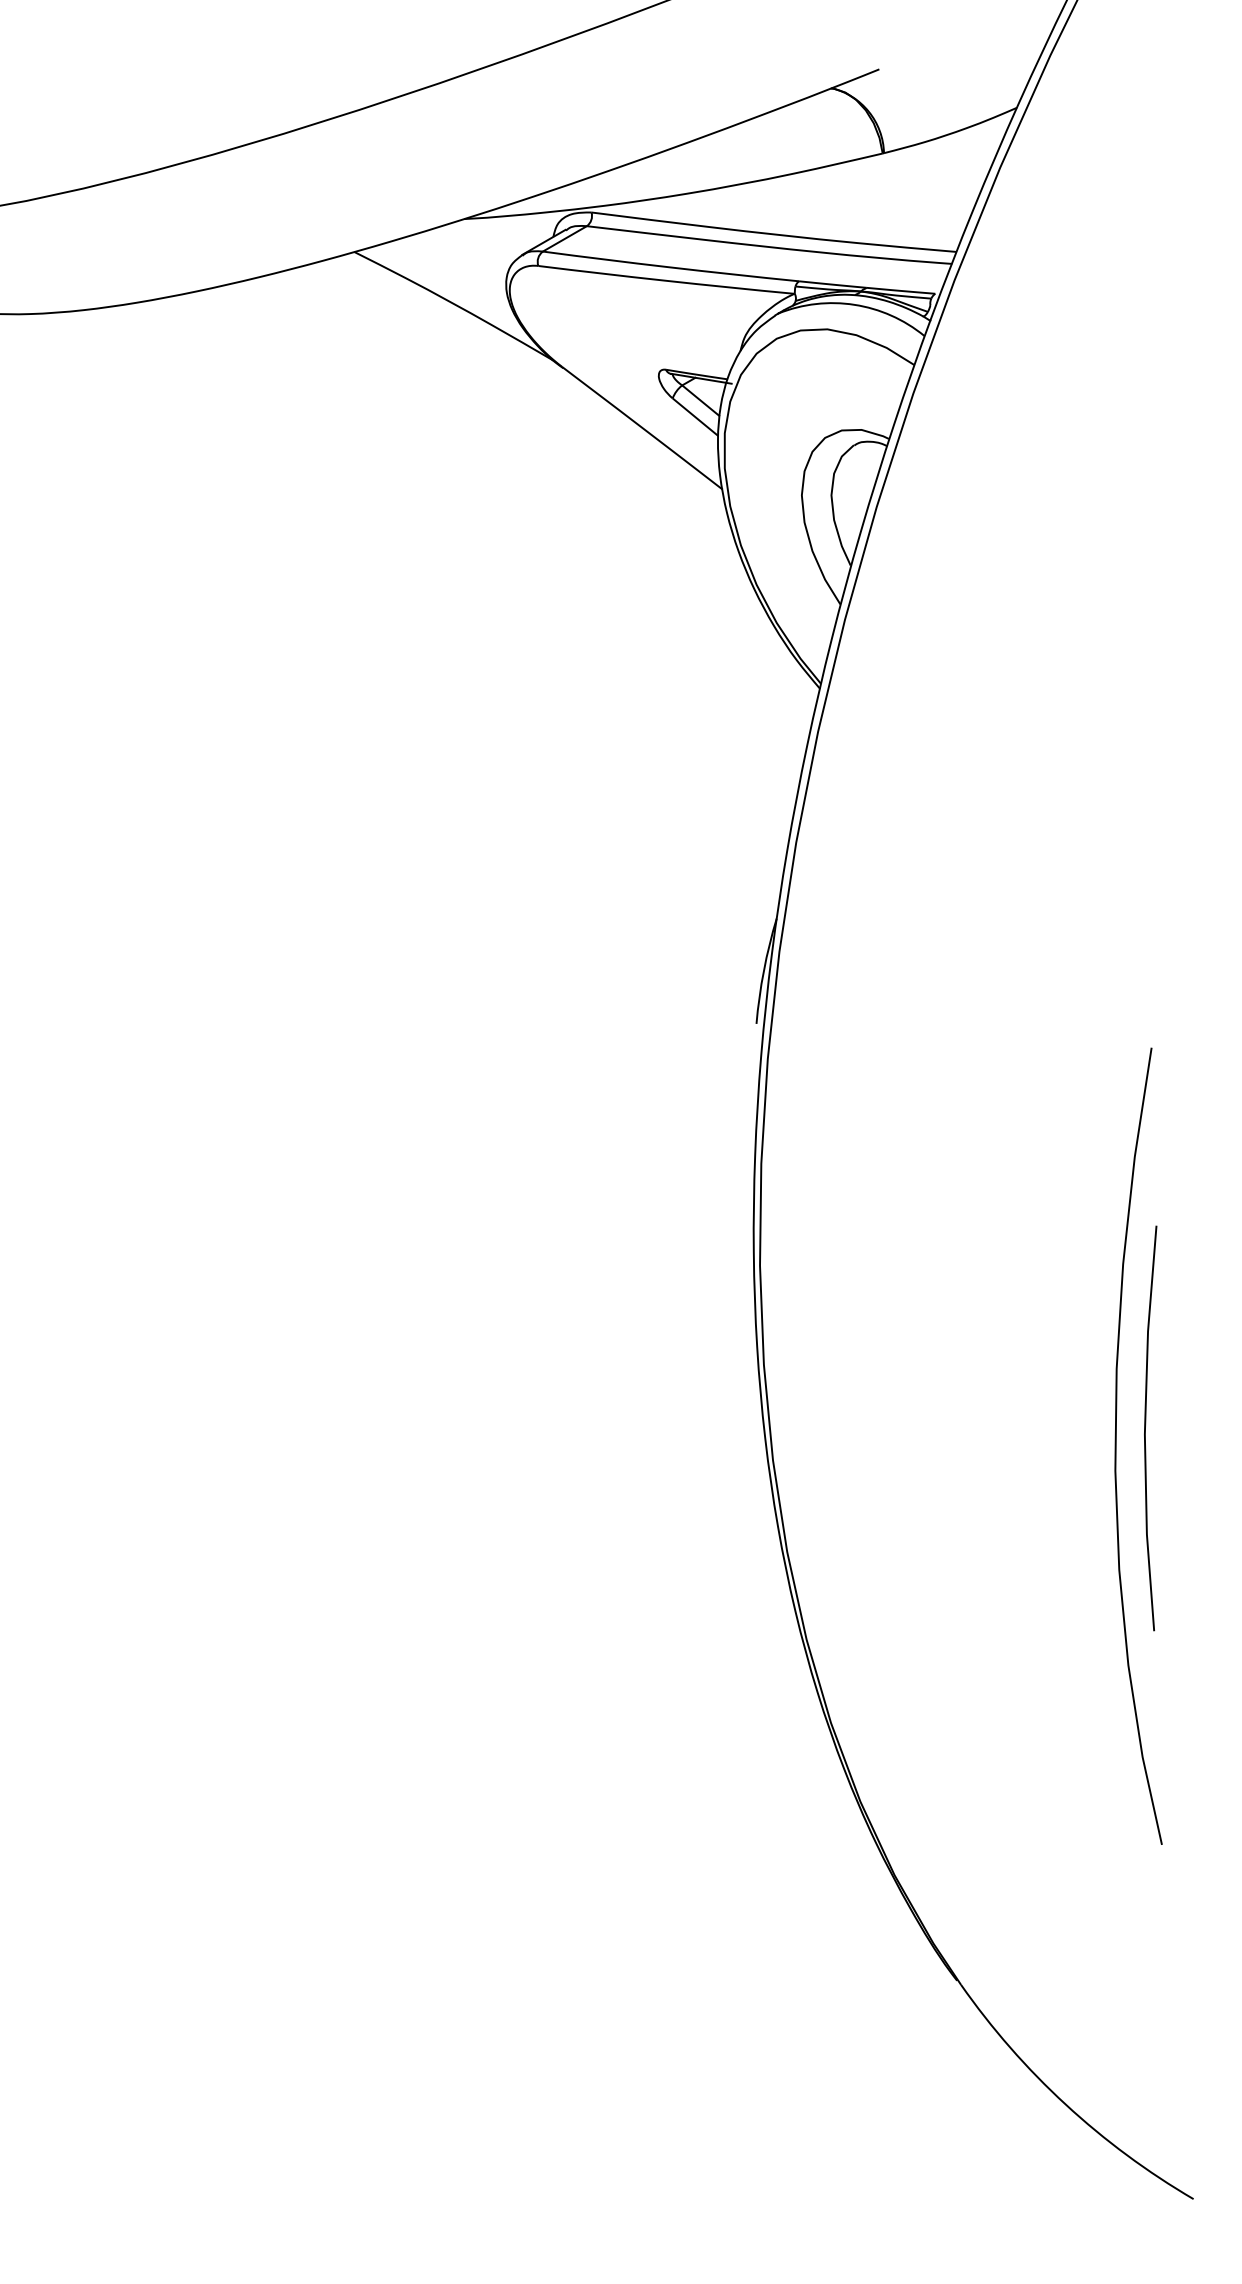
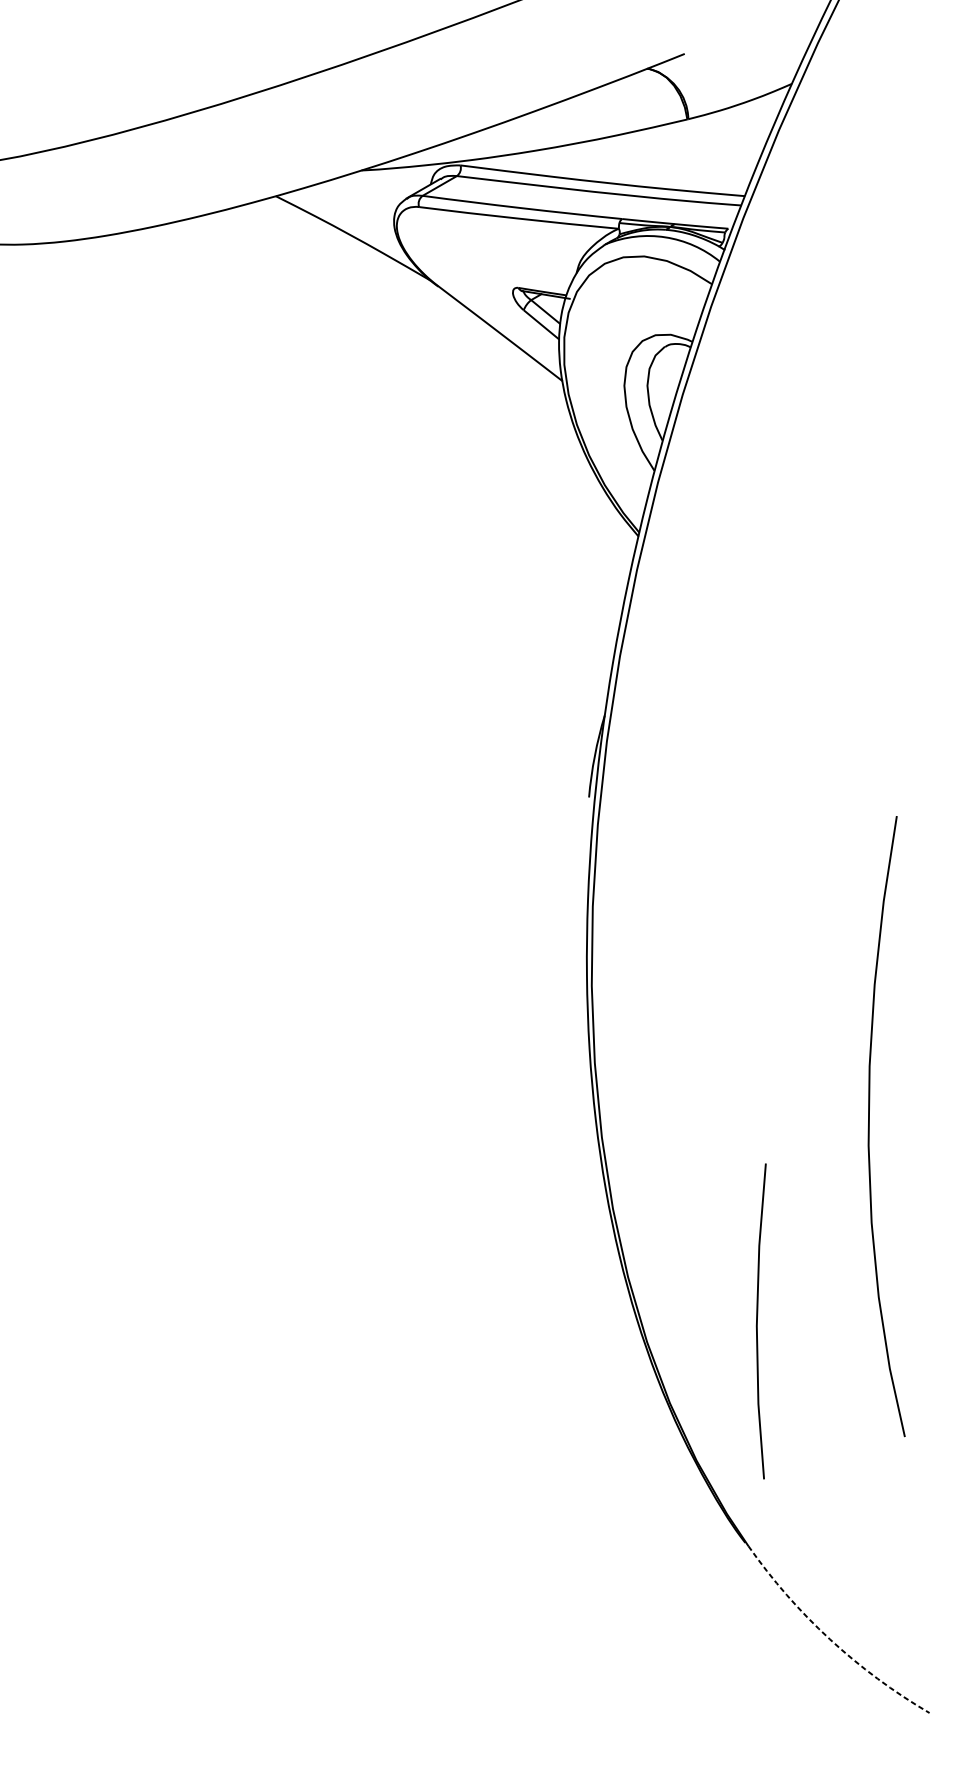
line: (1145, 1428) -> (757, 1321), moved
arc: (1065, 2104) -> (829, 1639), solid -> dashed

